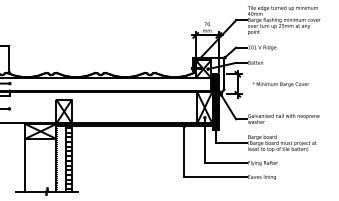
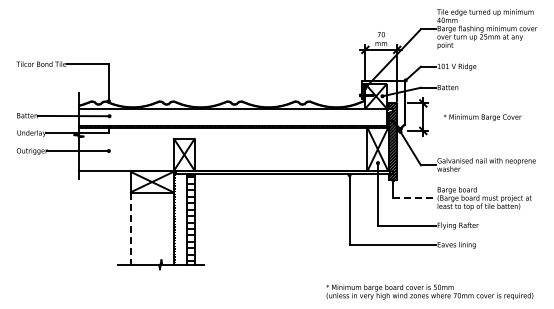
line: (232, 143) -> (415, 198), solid -> dashed
line: (25, 165) -> (130, 228), solid -> dashed

